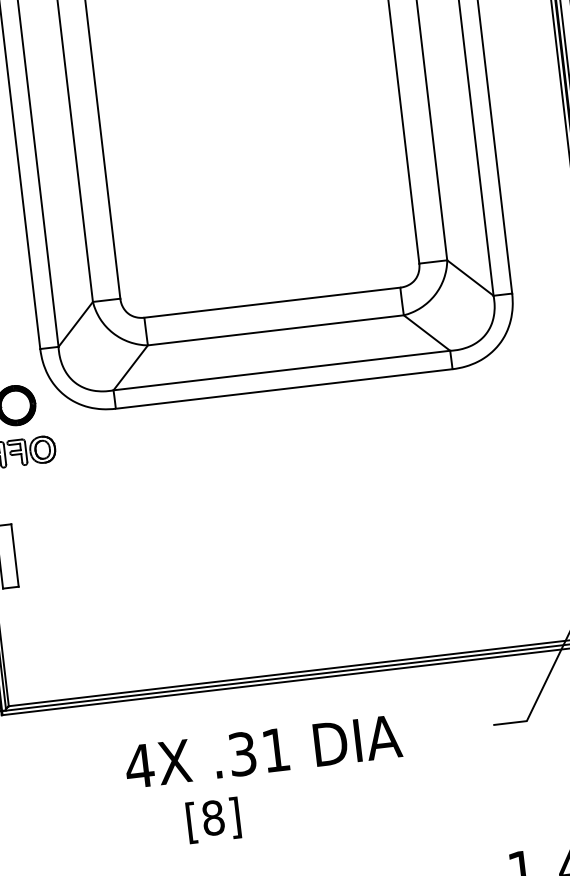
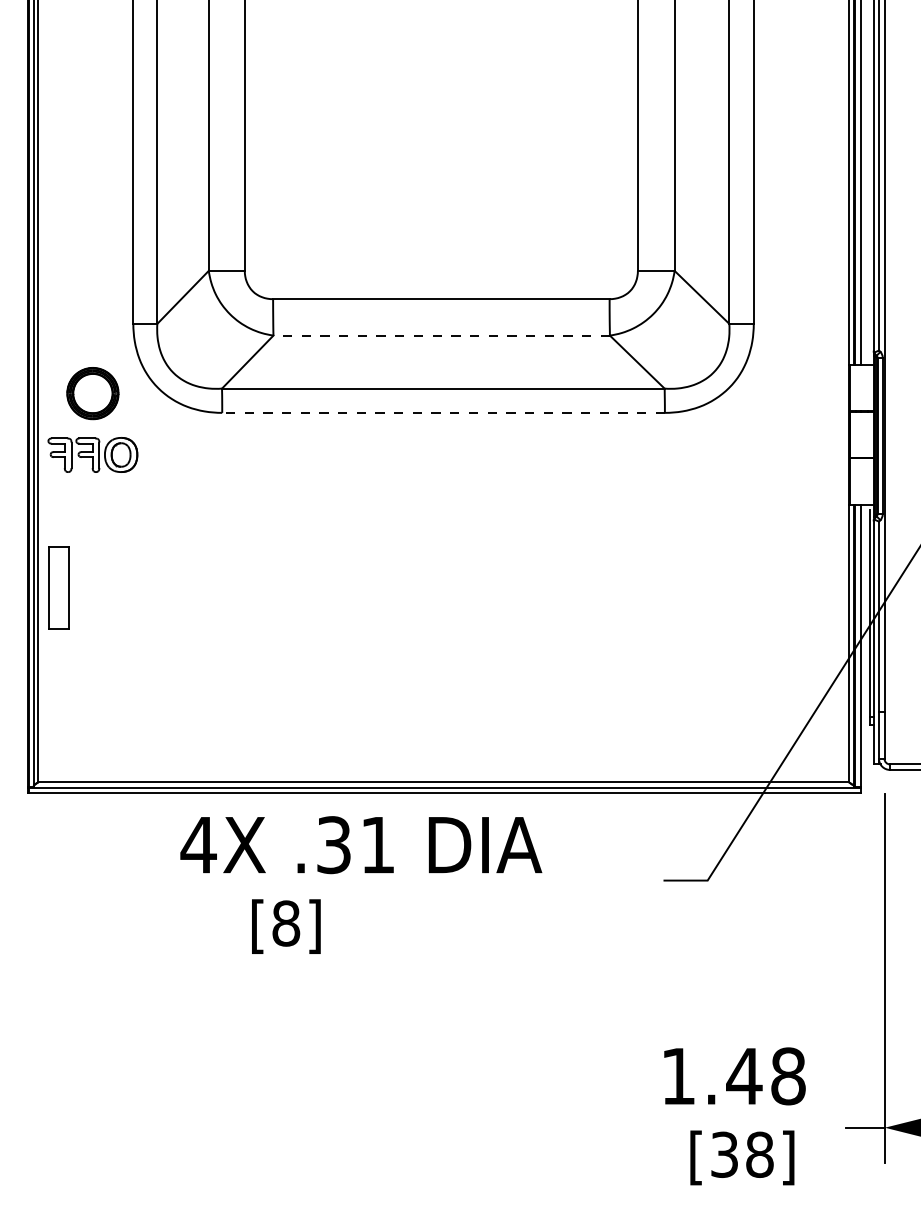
line: (275, 330) -> (441, 335), solid -> dashed
line: (284, 388) -> (443, 412), solid -> dashed
text: (267, 781) -> (361, 884), moved

